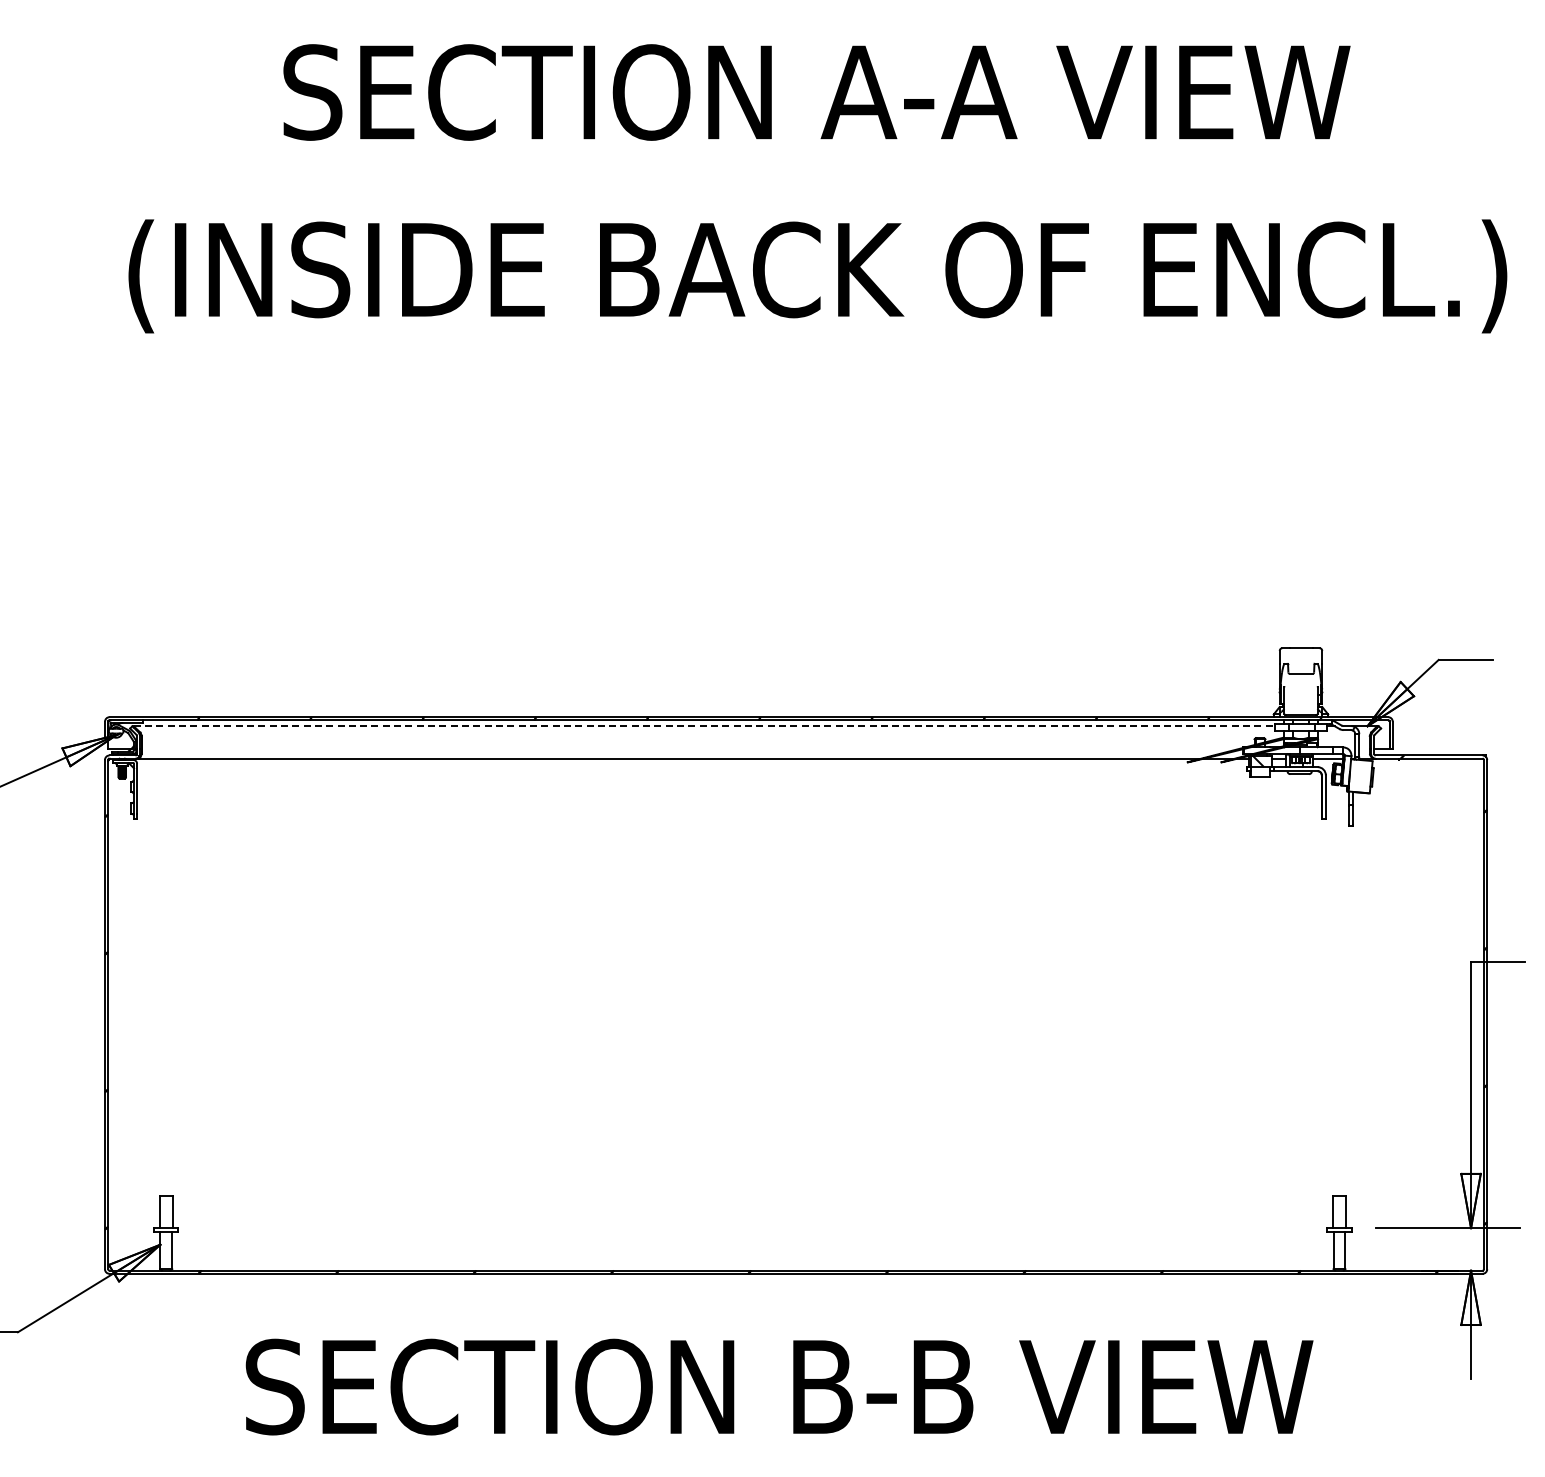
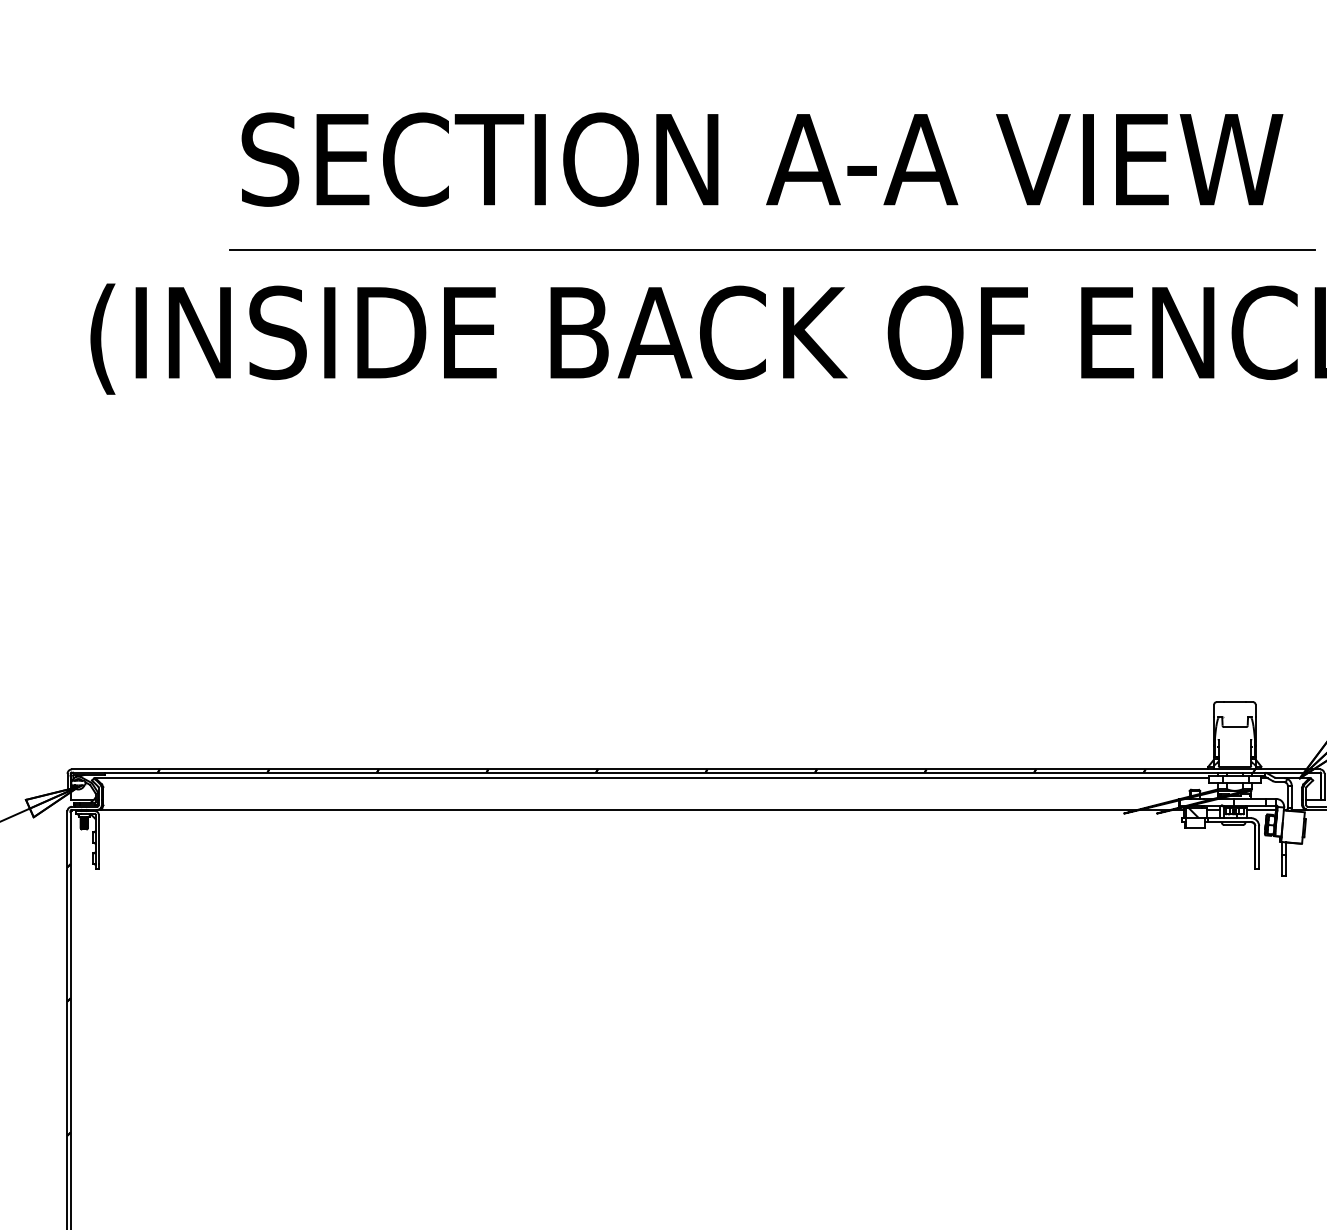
line: (827, 184) -> (772, 249), added
line: (704, 726) -> (652, 778), dashed -> solid

